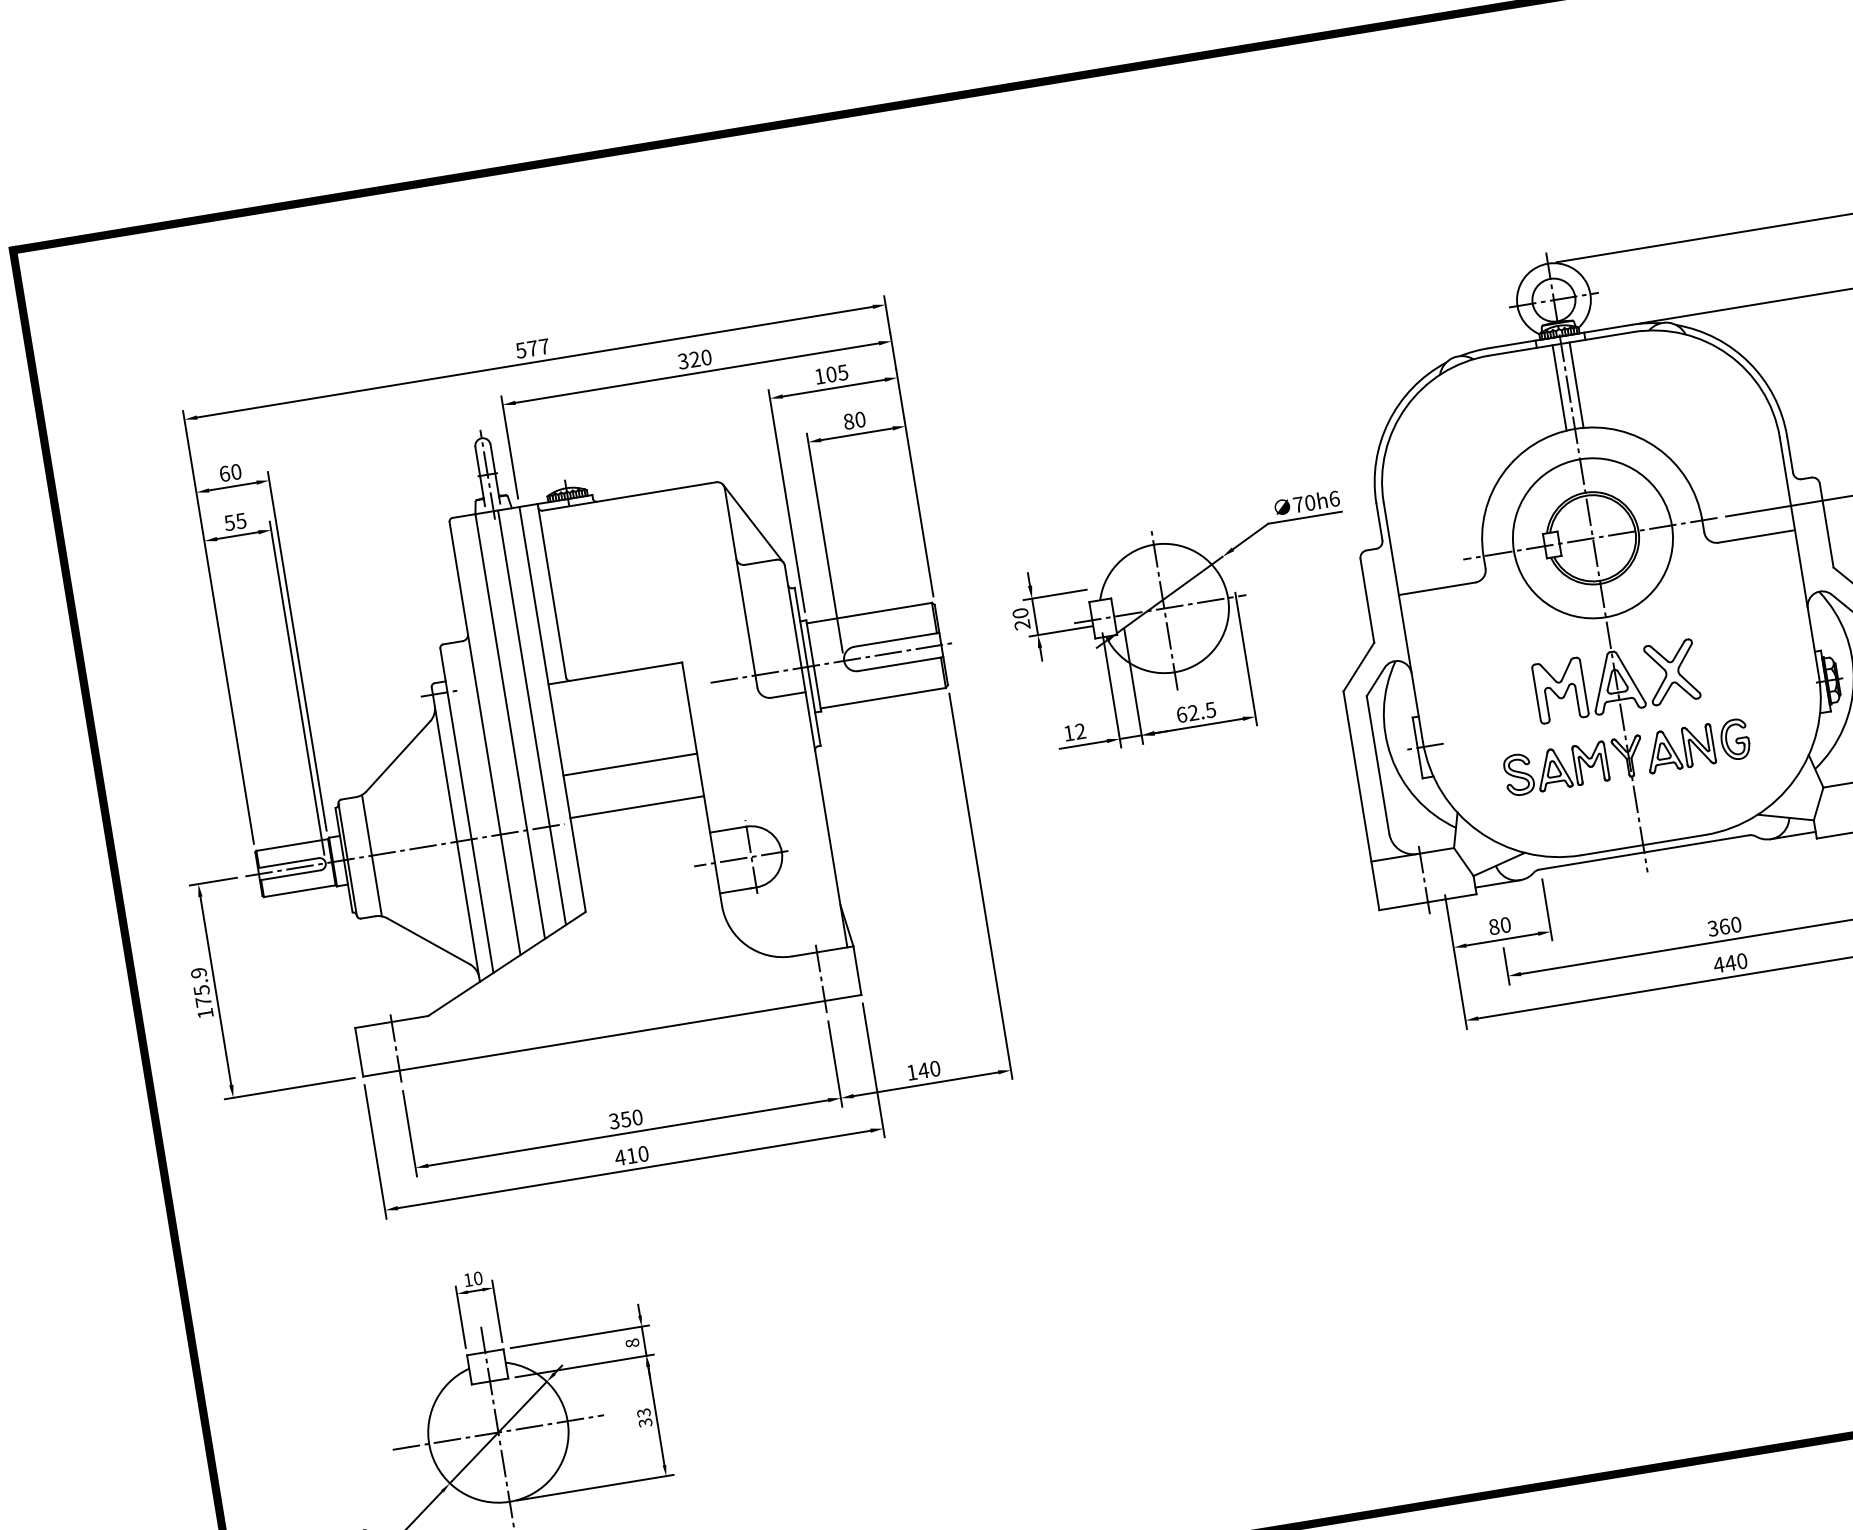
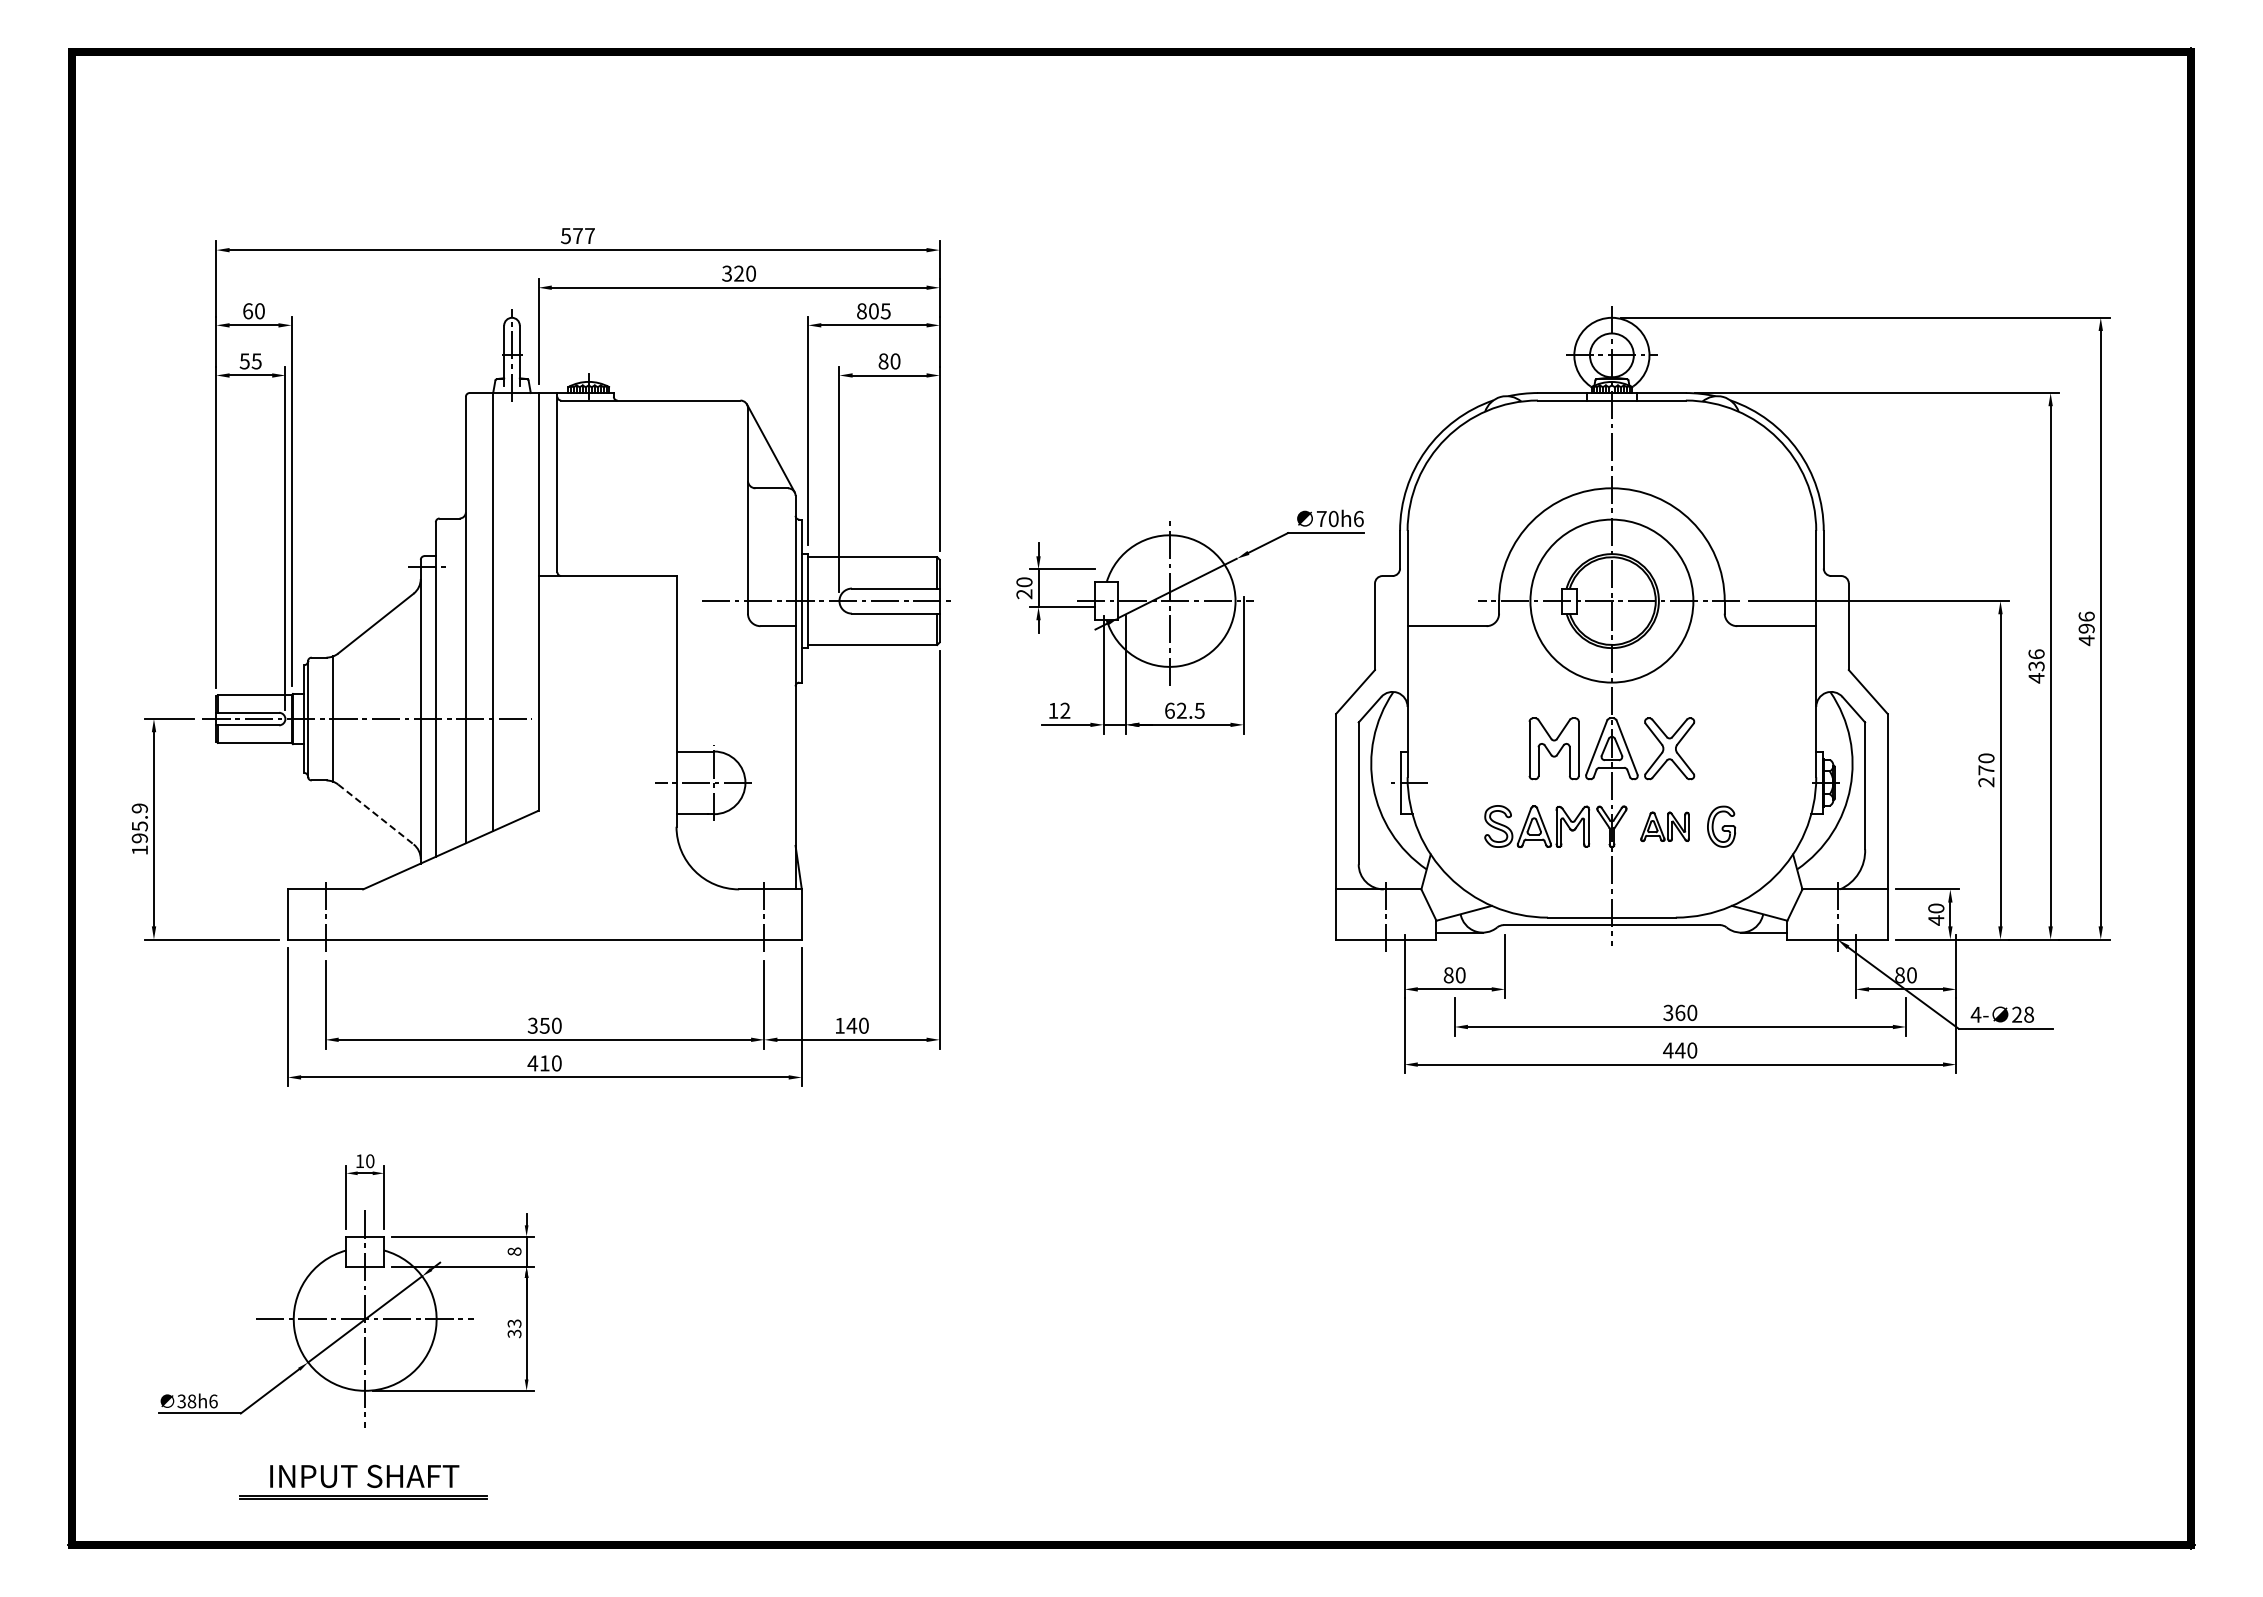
text: (819, 376) -> (861, 311), 105 -> 805
line: (1576, 385) -> (1620, 444), removed
line: (1559, 387) -> (1603, 444), removed
line: (531, 717) -> (516, 606), removed
part: (1679, 748) -> (1664, 826), size x0.7
line: (630, 765) -> (607, 670), removed
line: (637, 806) -> (607, 713), removed
line: (429, 941) -> (376, 814), solid -> dashed
text: (203, 1002) -> (139, 838), 175.9 -> 195.9

